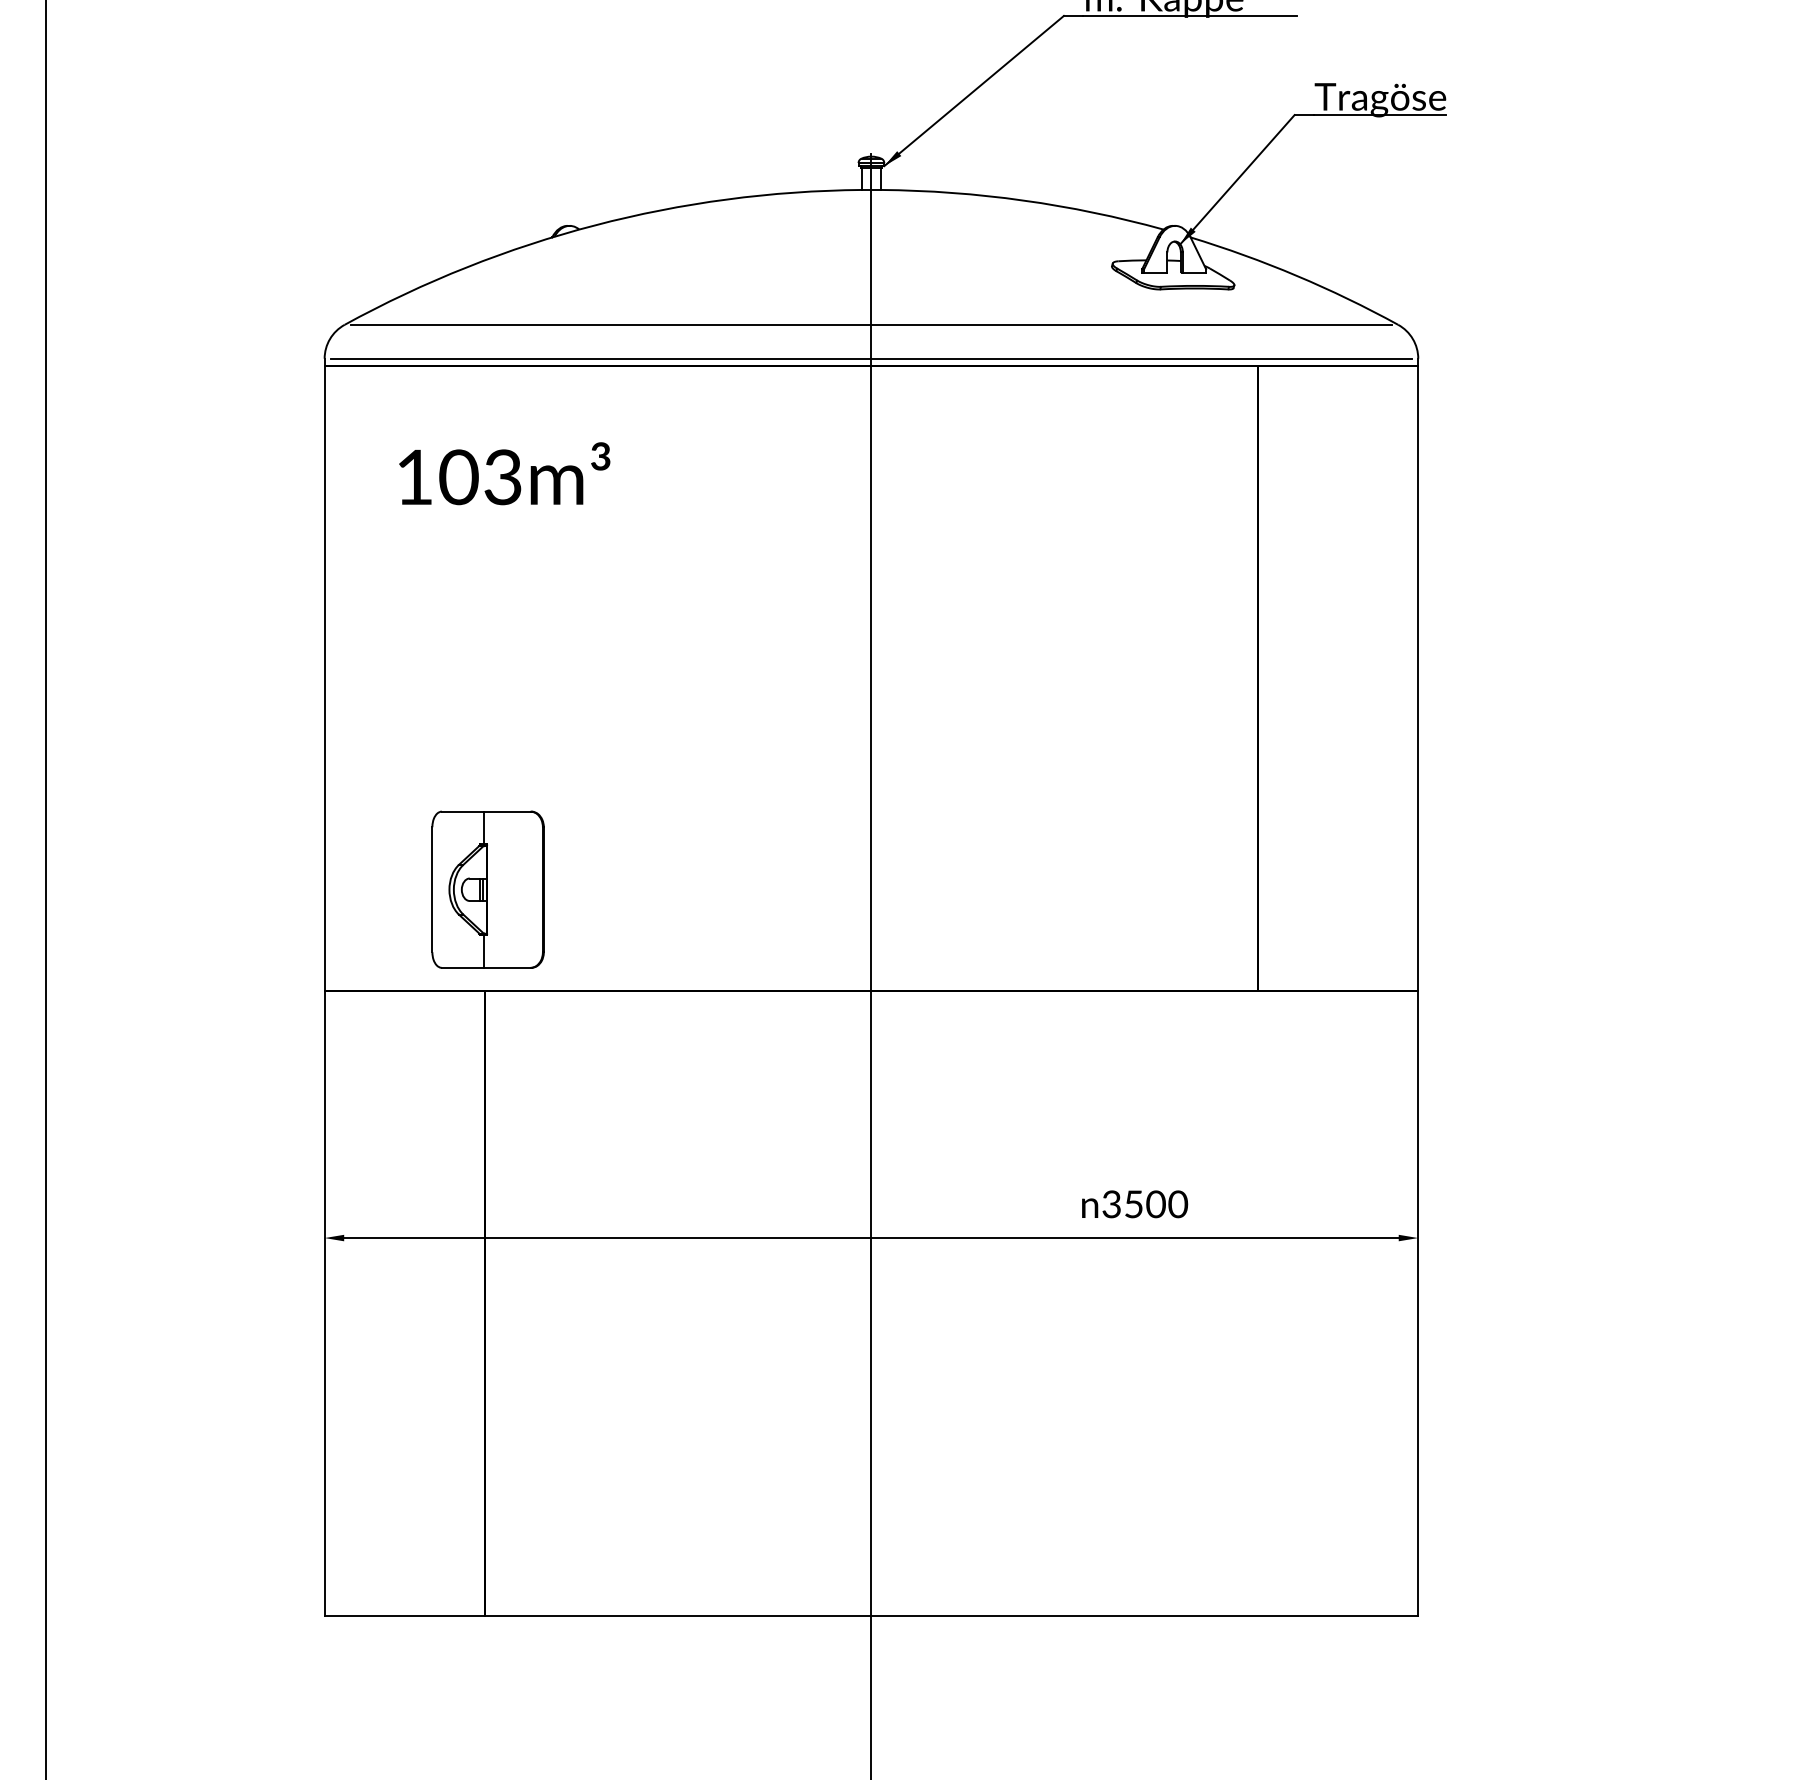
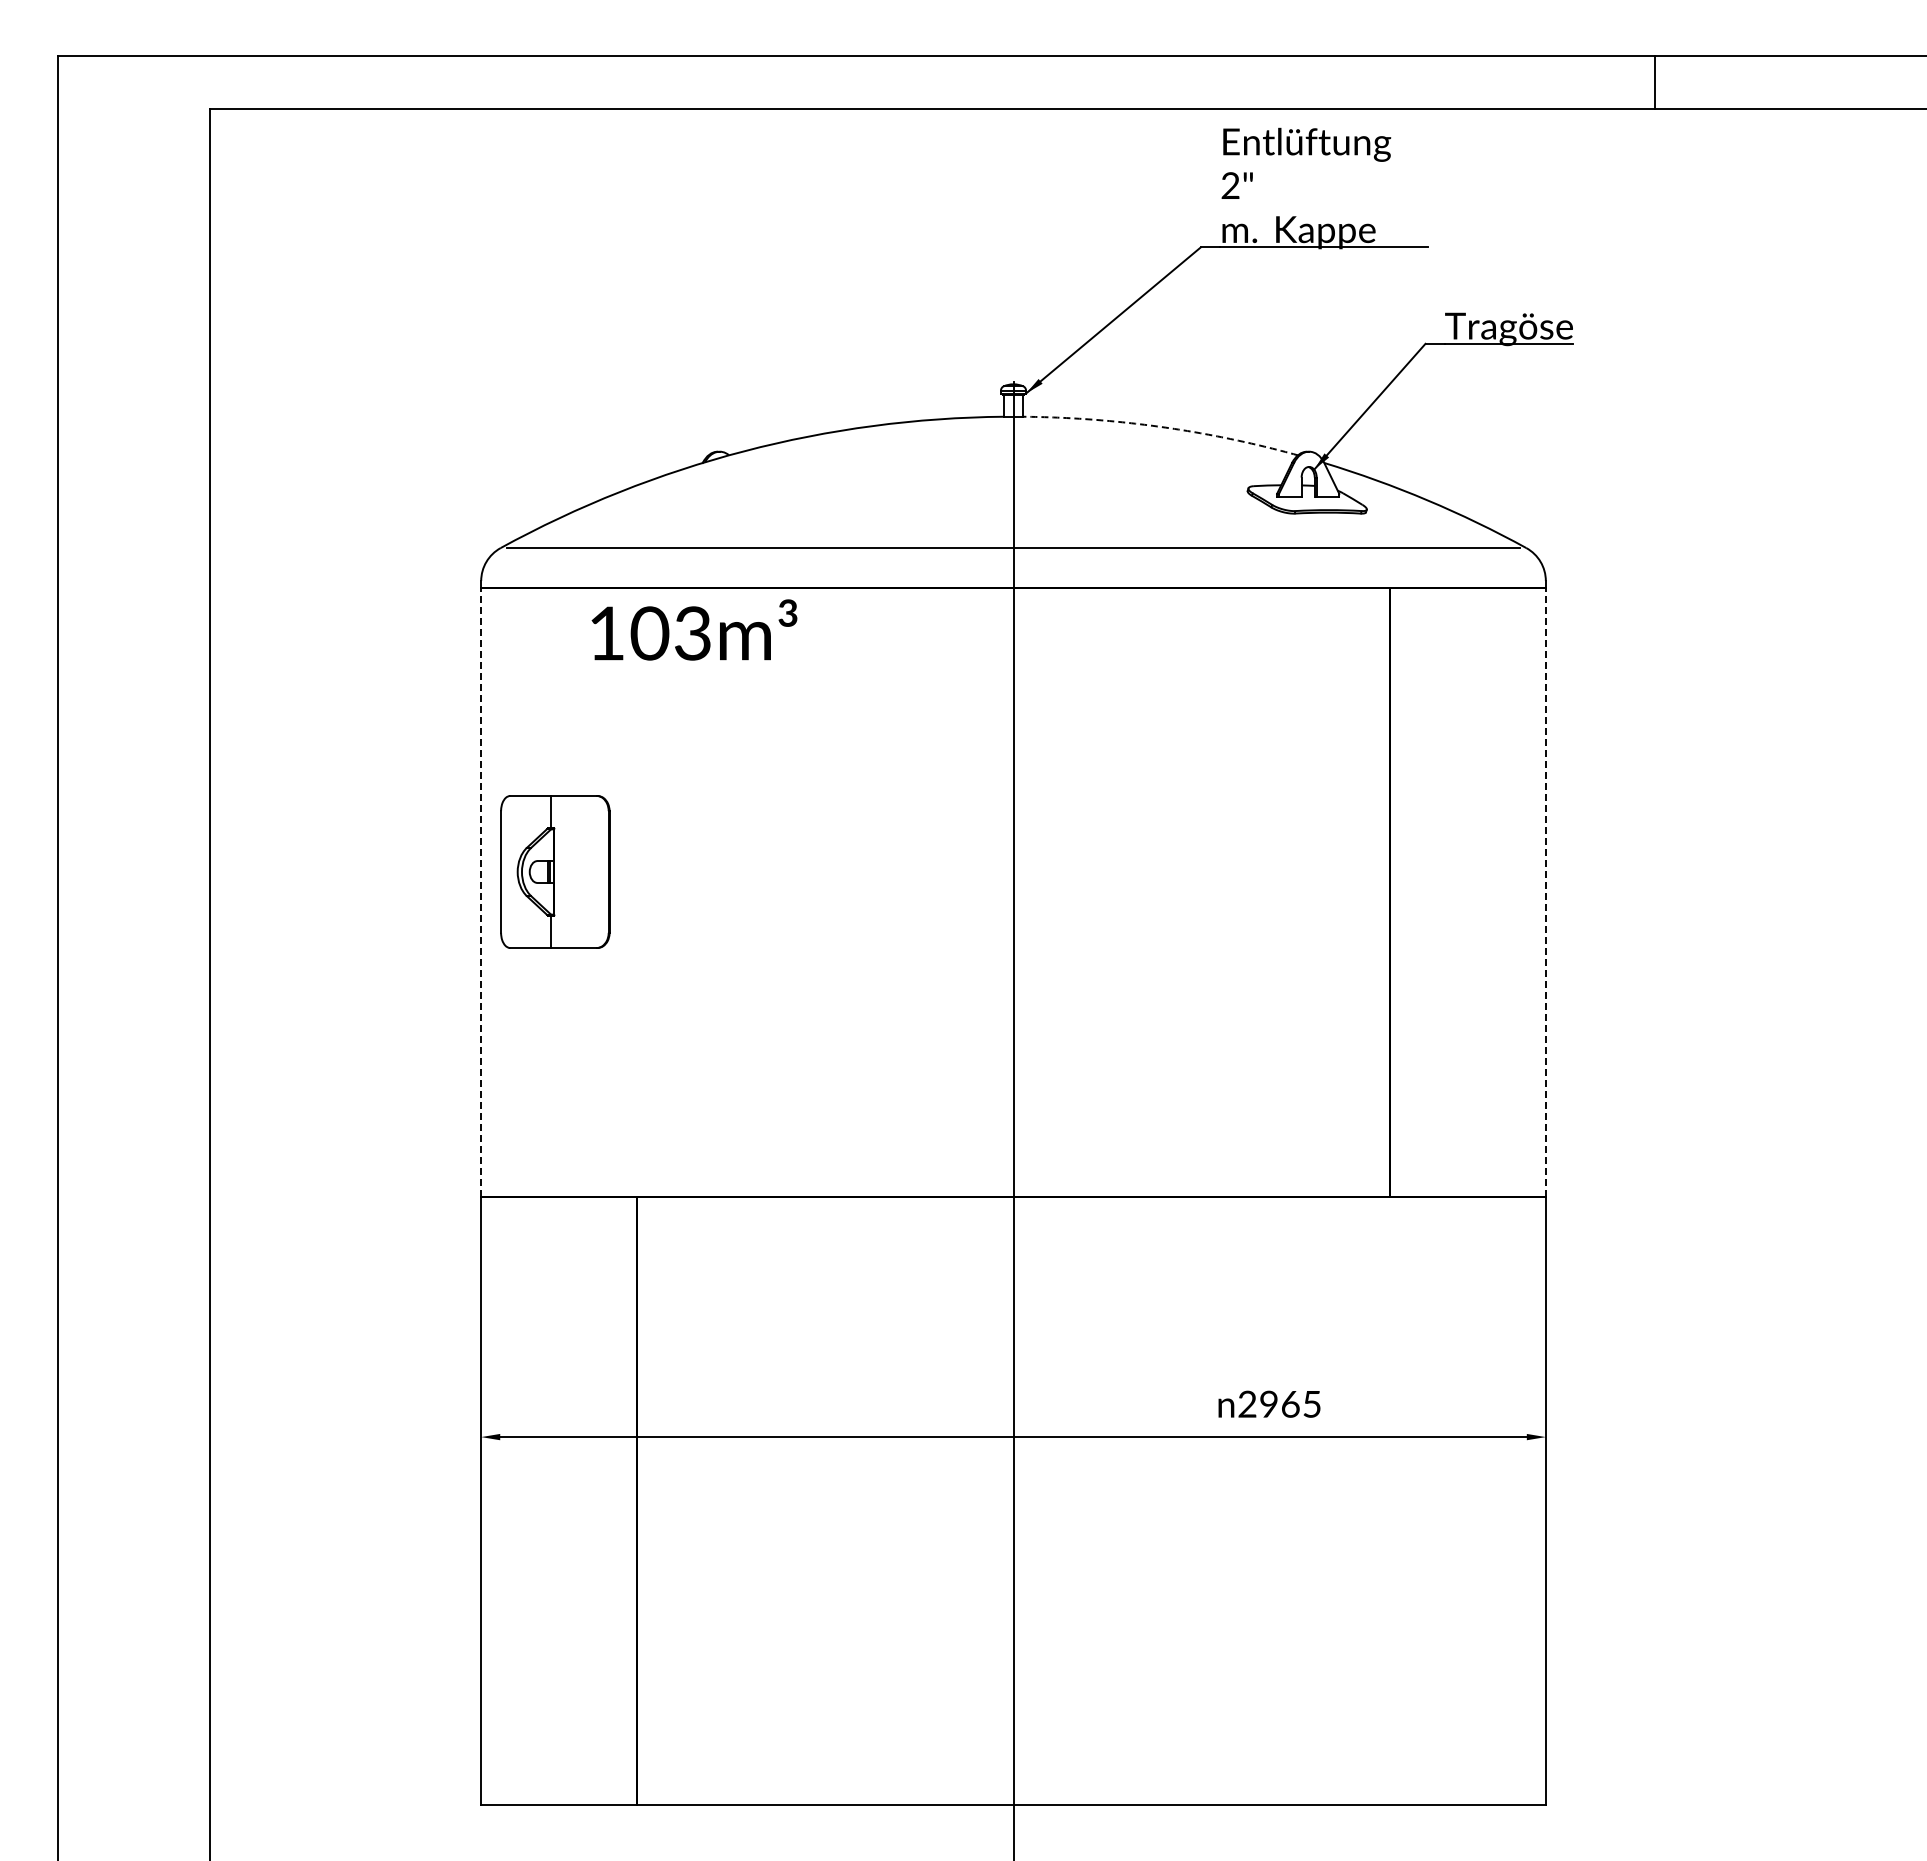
arc: (1023, 201) -> (1161, 427), solid -> dashed
line: (871, 359) -> (1013, 581), removed
text: (504, 473) -> (694, 629), moved
line: (324, 678) -> (481, 892), solid -> dashed
line: (1417, 678) -> (1545, 892), solid -> dashed
part: (488, 889) -> (555, 871), moved
text: (1144, 1203) -> (1279, 1403), 3500 -> 2965

